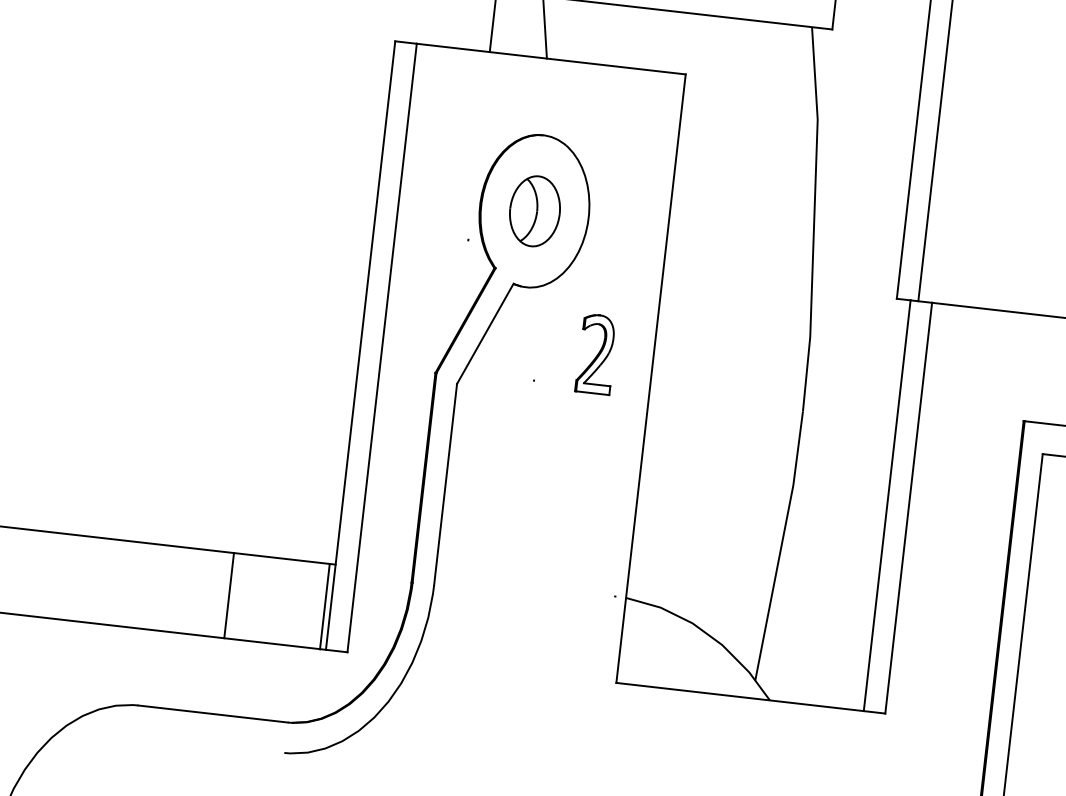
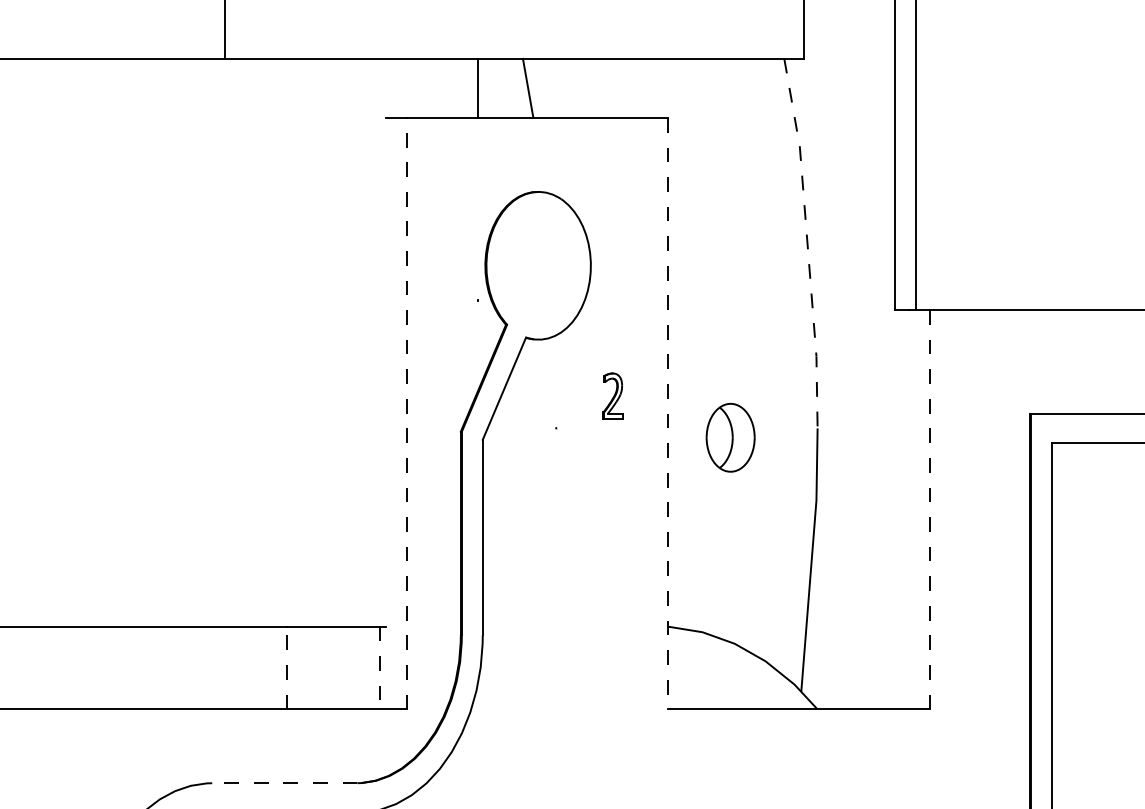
part: (534, 211) -> (730, 437), moved
line: (814, 219) -> (807, 243), solid -> dashed
line: (361, 345) -> (386, 413), removed
line: (381, 347) -> (406, 413), solid -> dashed
part: (596, 353) -> (613, 395), size x0.6
line: (651, 378) -> (668, 413), solid -> dashed
line: (887, 505) -> (908, 509), removed
line: (908, 507) -> (929, 509), solid -> dashed
line: (229, 595) -> (287, 667), solid -> dashed
line: (325, 607) -> (380, 668), solid -> dashed
line: (212, 714) -> (284, 783), solid -> dashed

